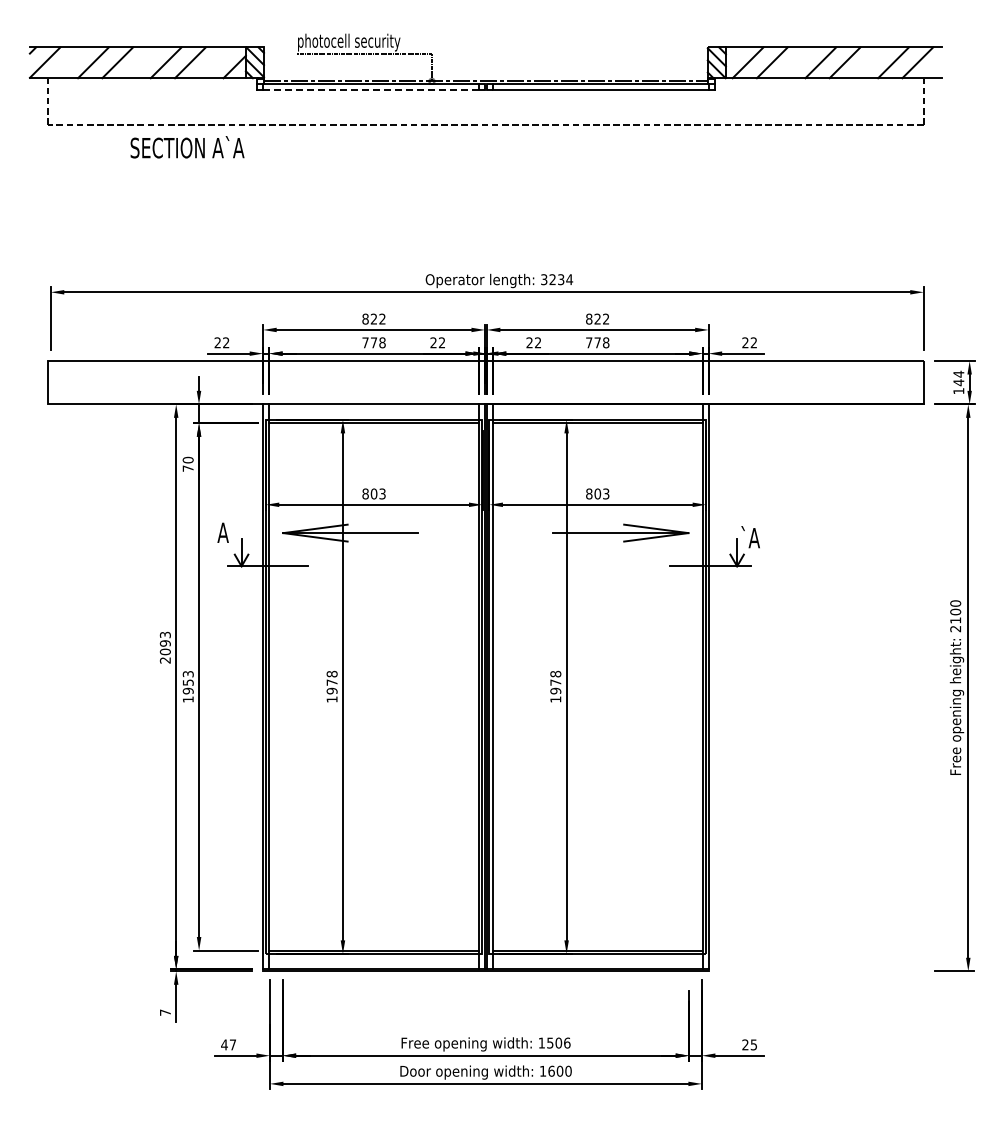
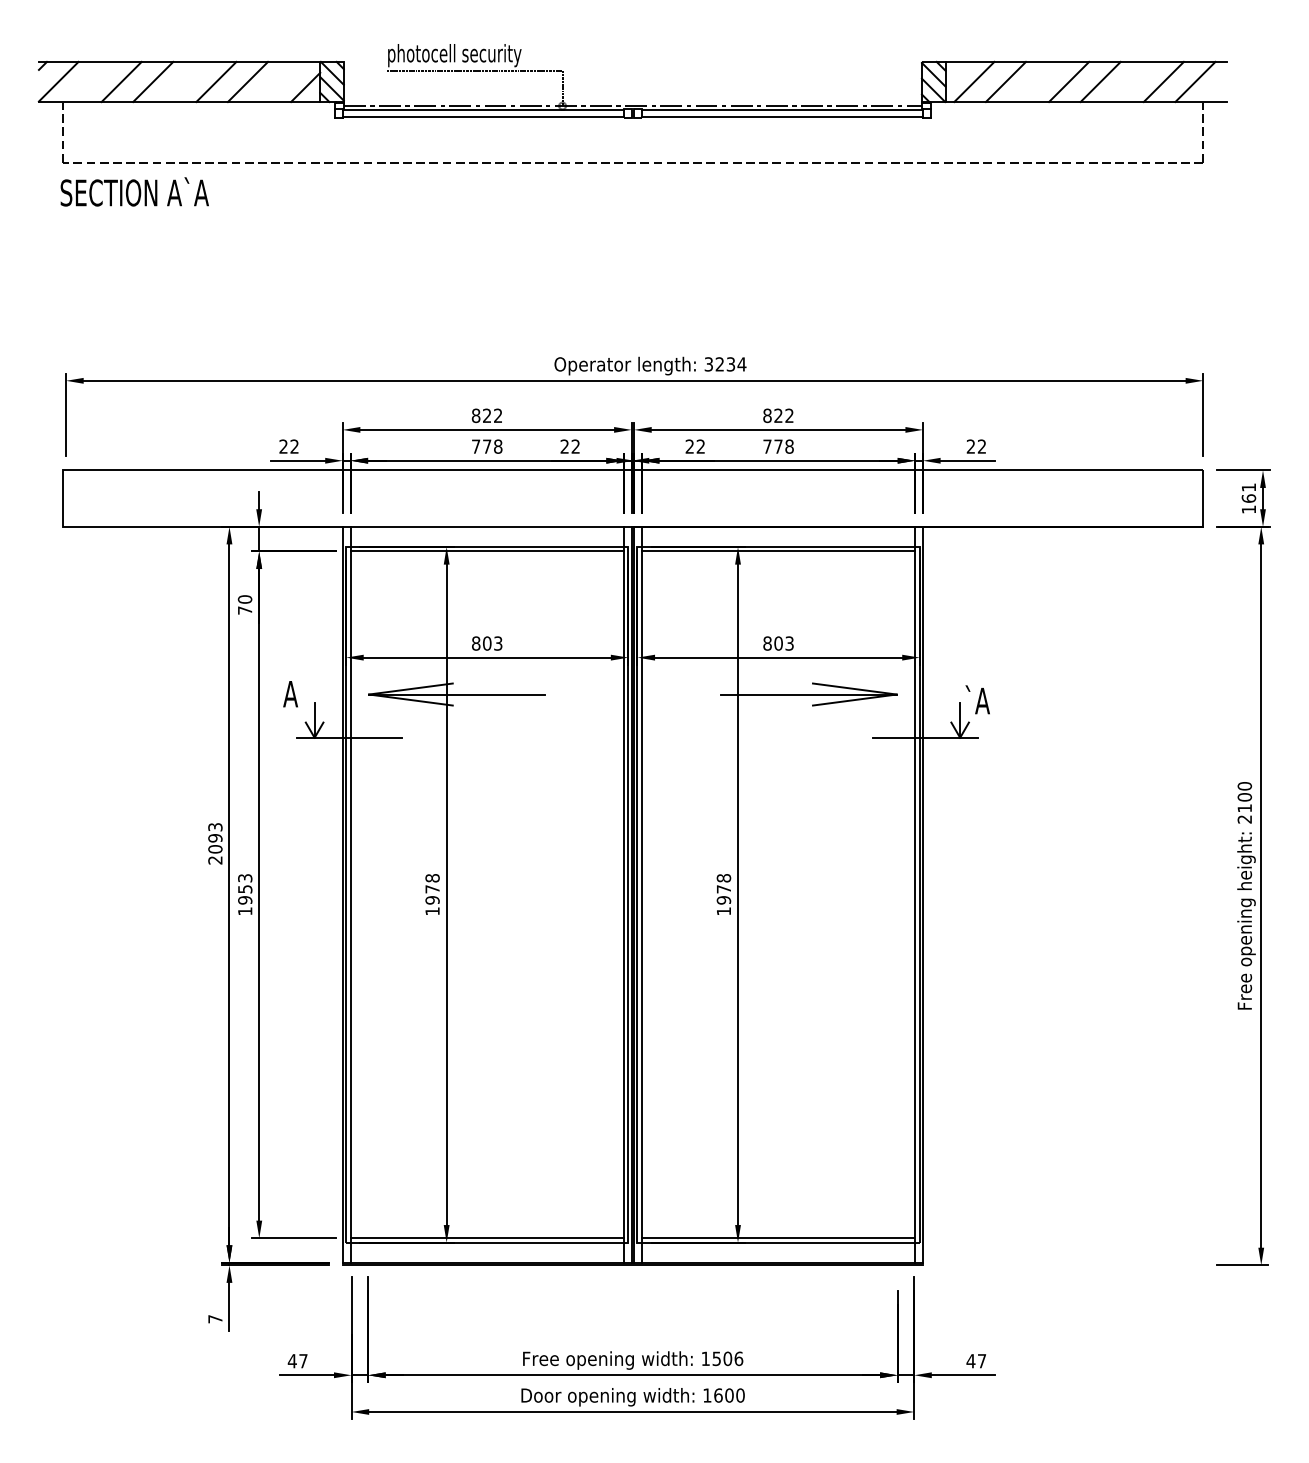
line: (371, 89) -> (483, 116), dashed -> solid
text: (187, 147) -> (134, 192), moved
text: (958, 378) -> (1248, 493), 144 -> 161
text: (749, 1044) -> (976, 1360), 25 -> 47

